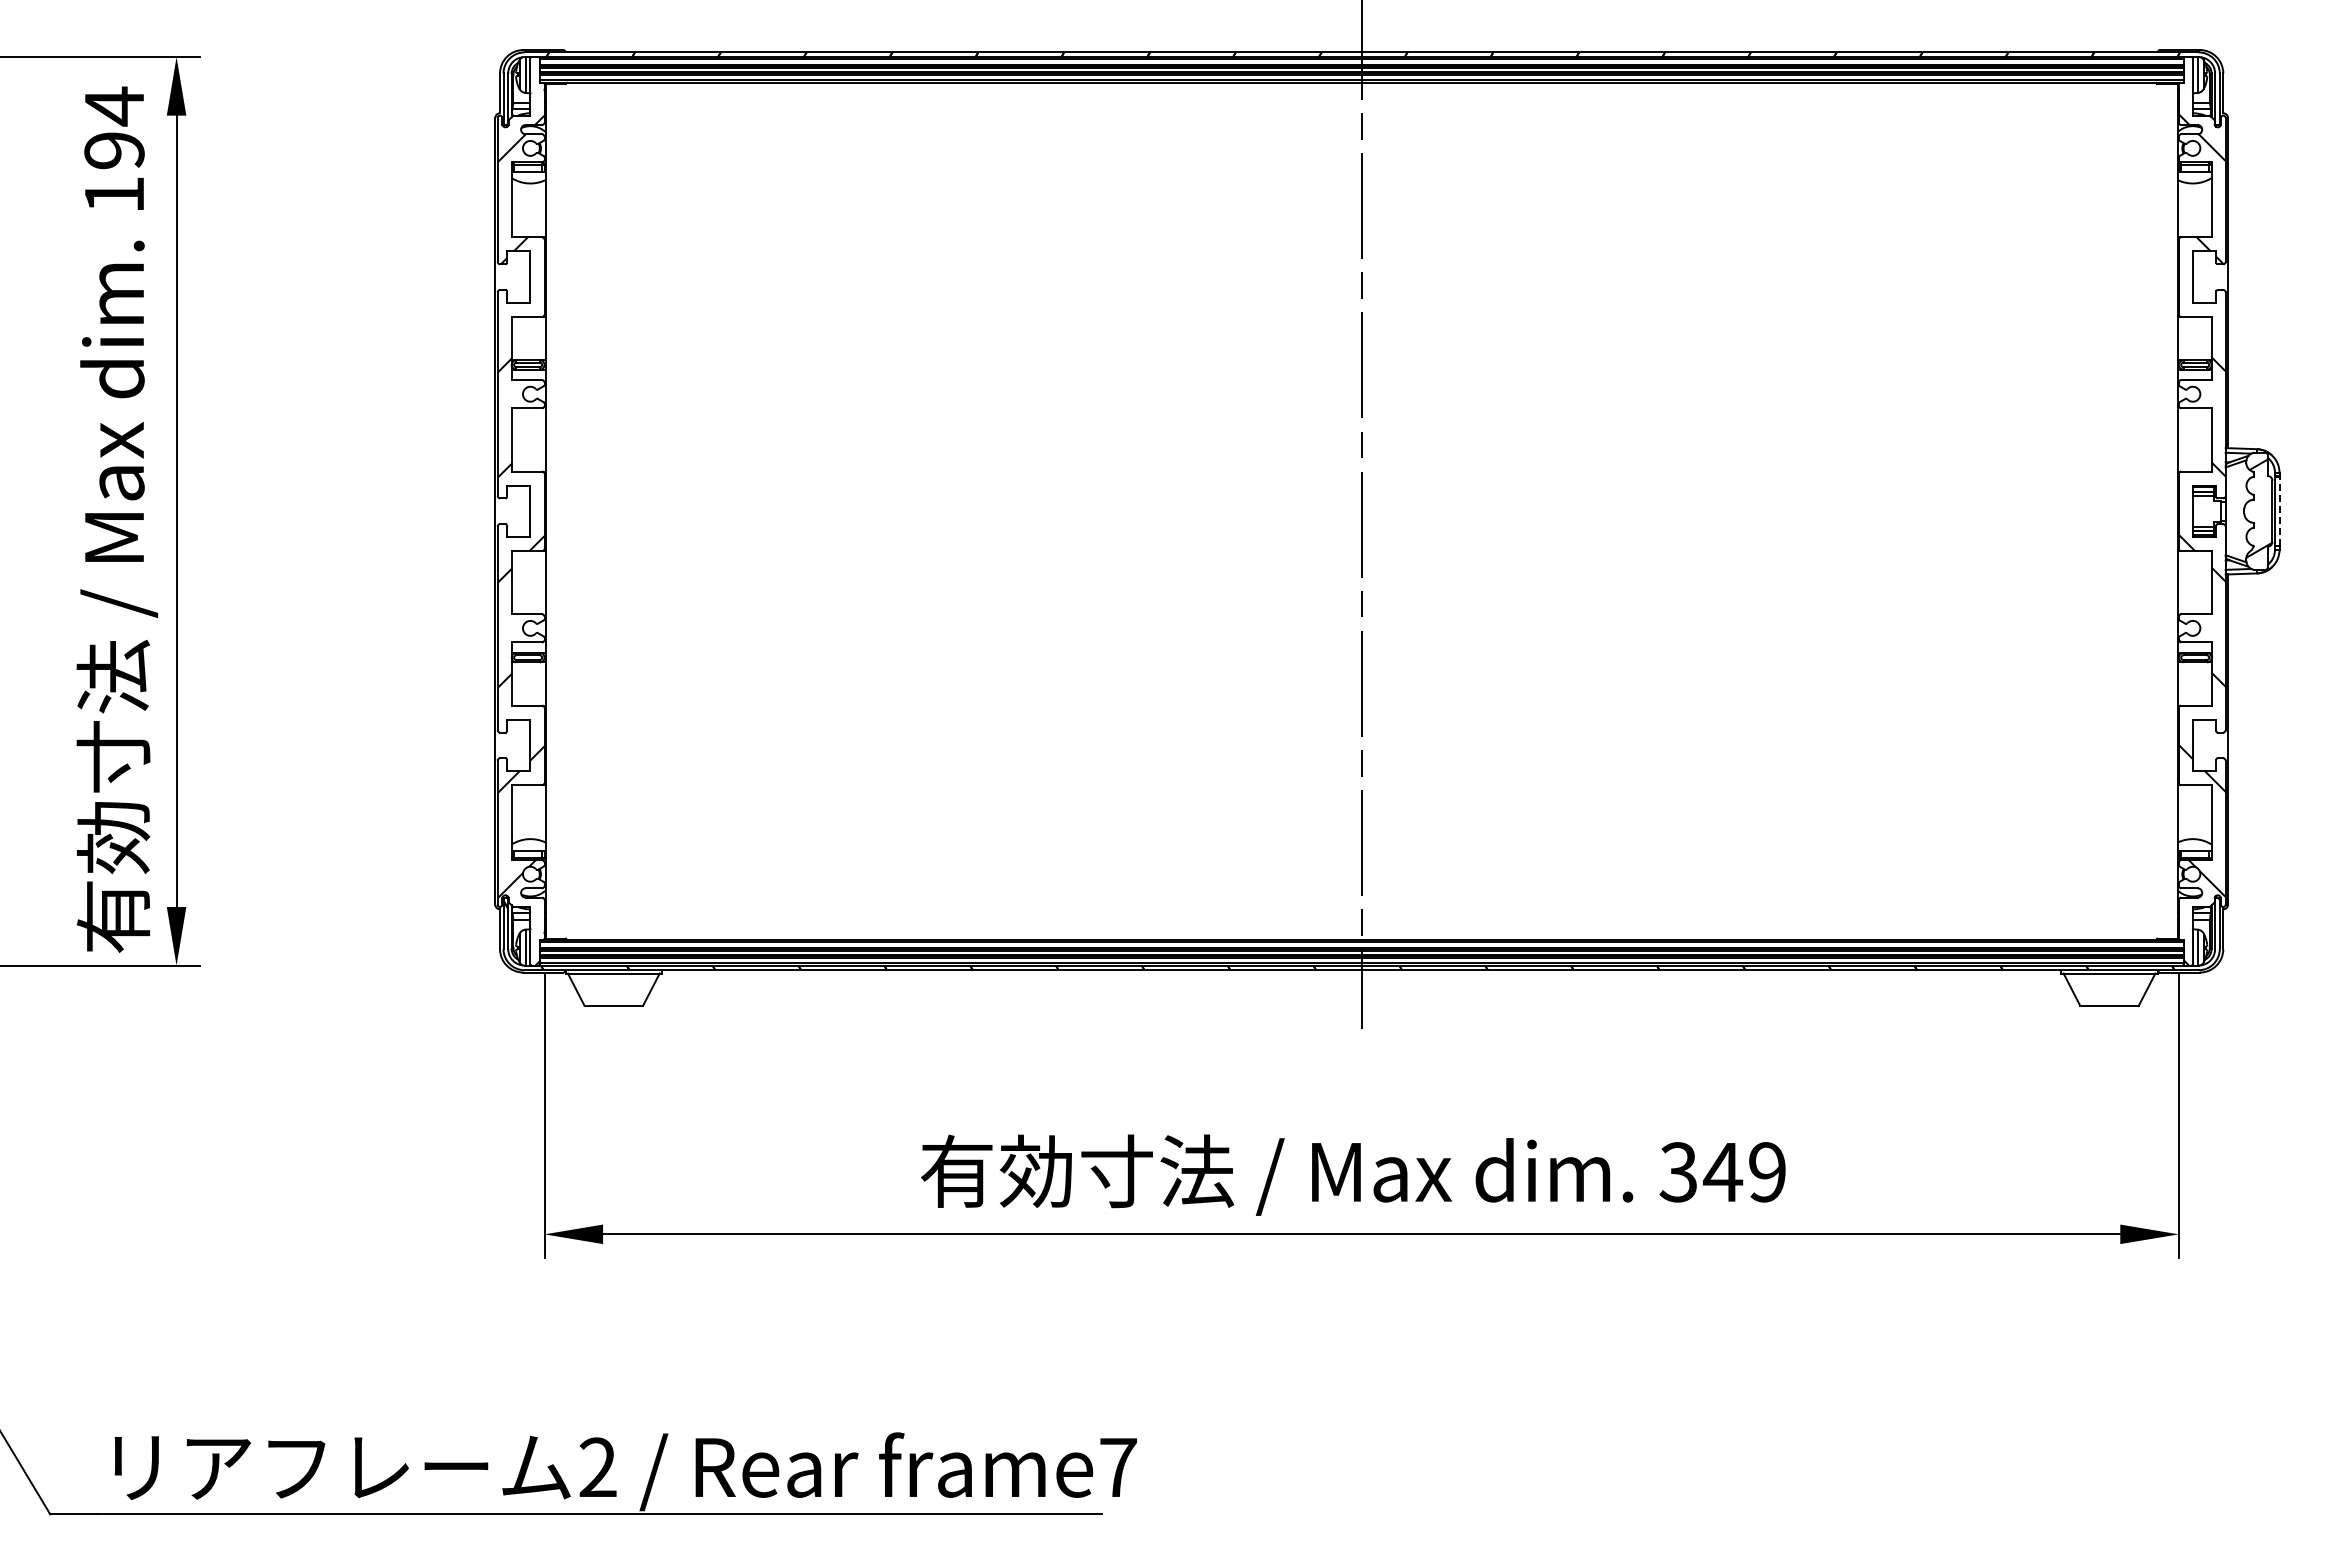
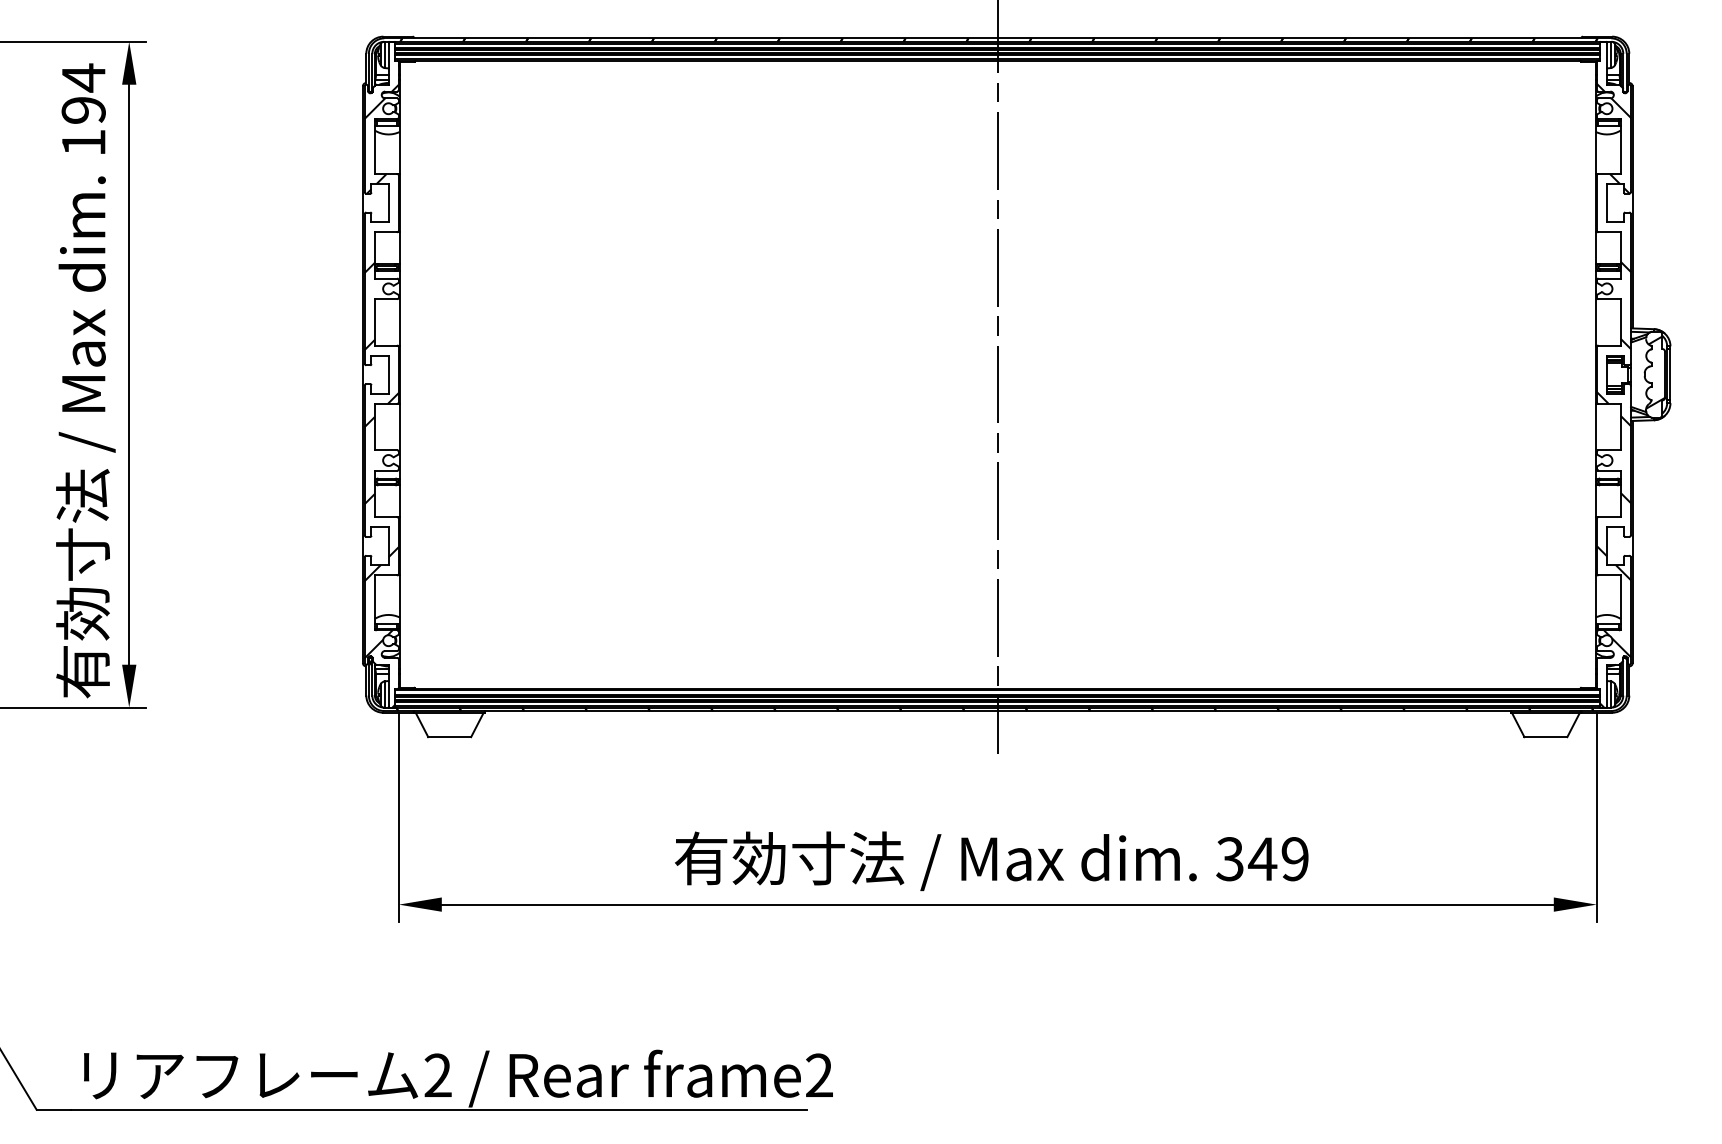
line: (2279, 511) -> (1670, 374), dashed -> solid
text: (1118, 1466) -> (819, 1074), frame7 -> frame2

